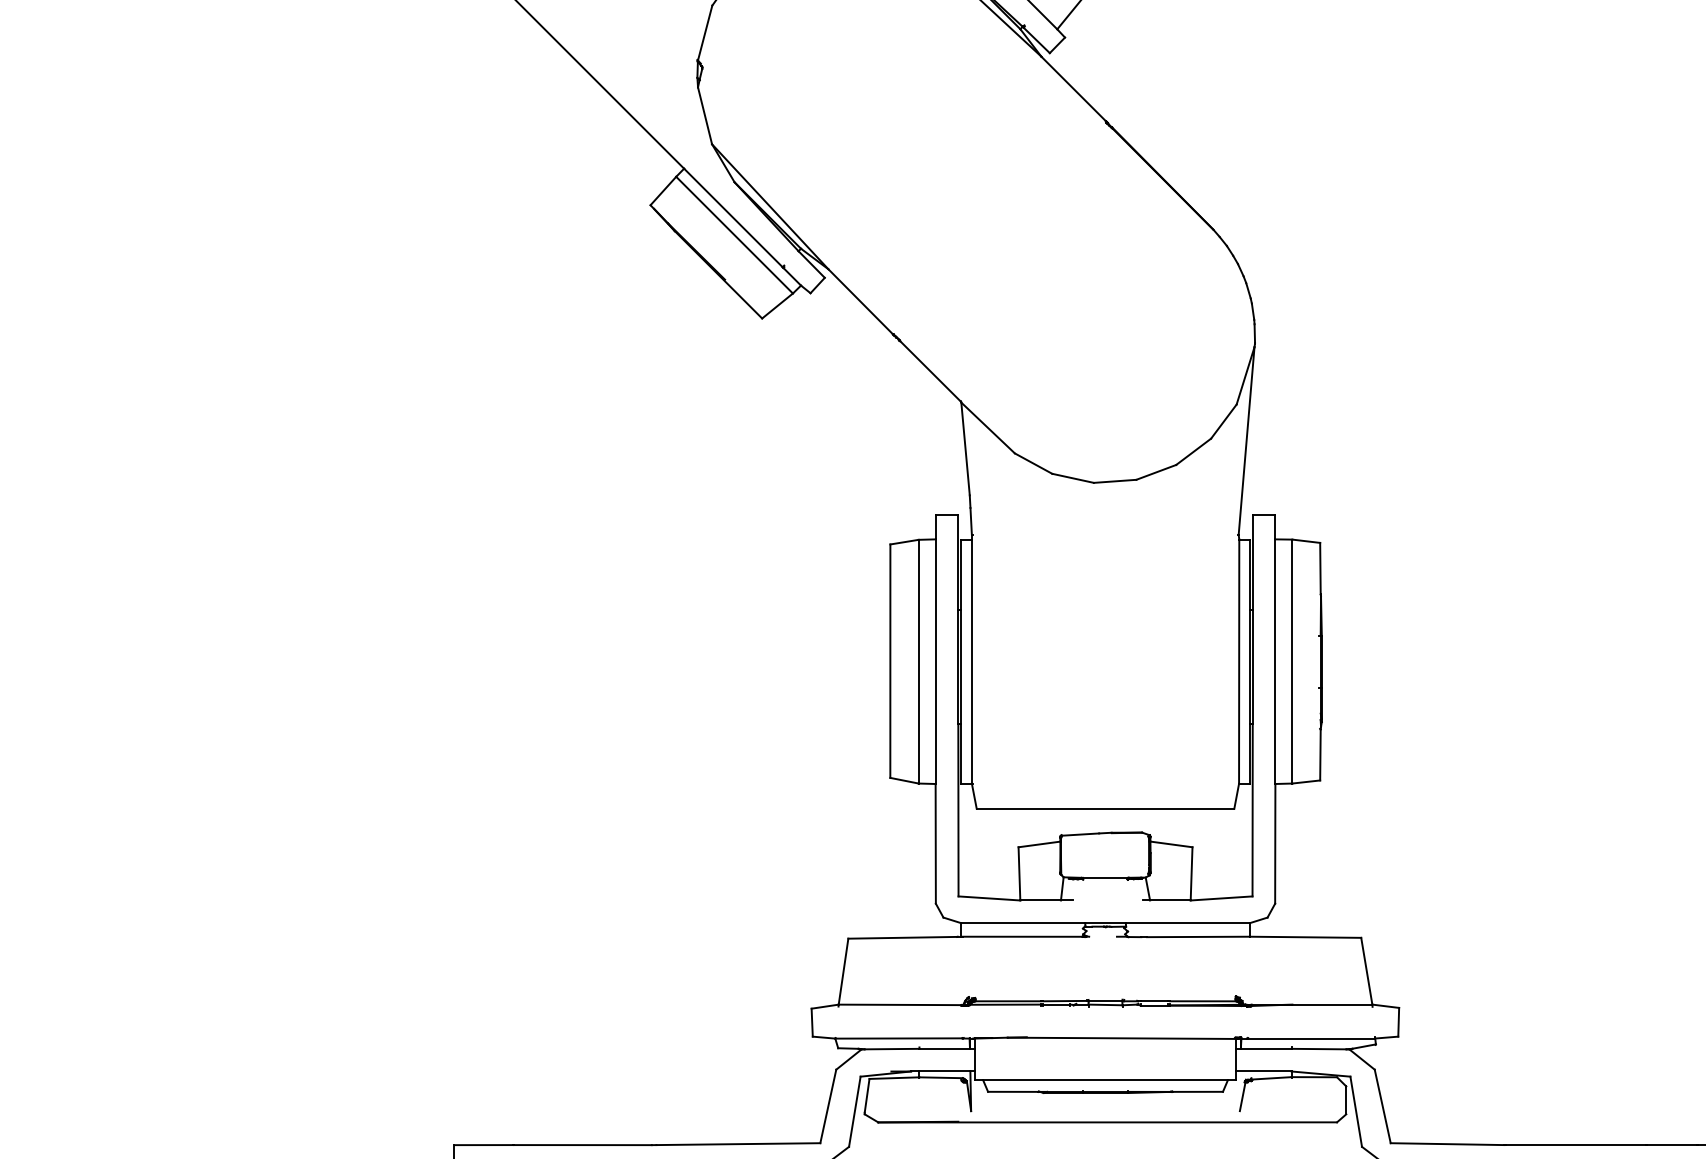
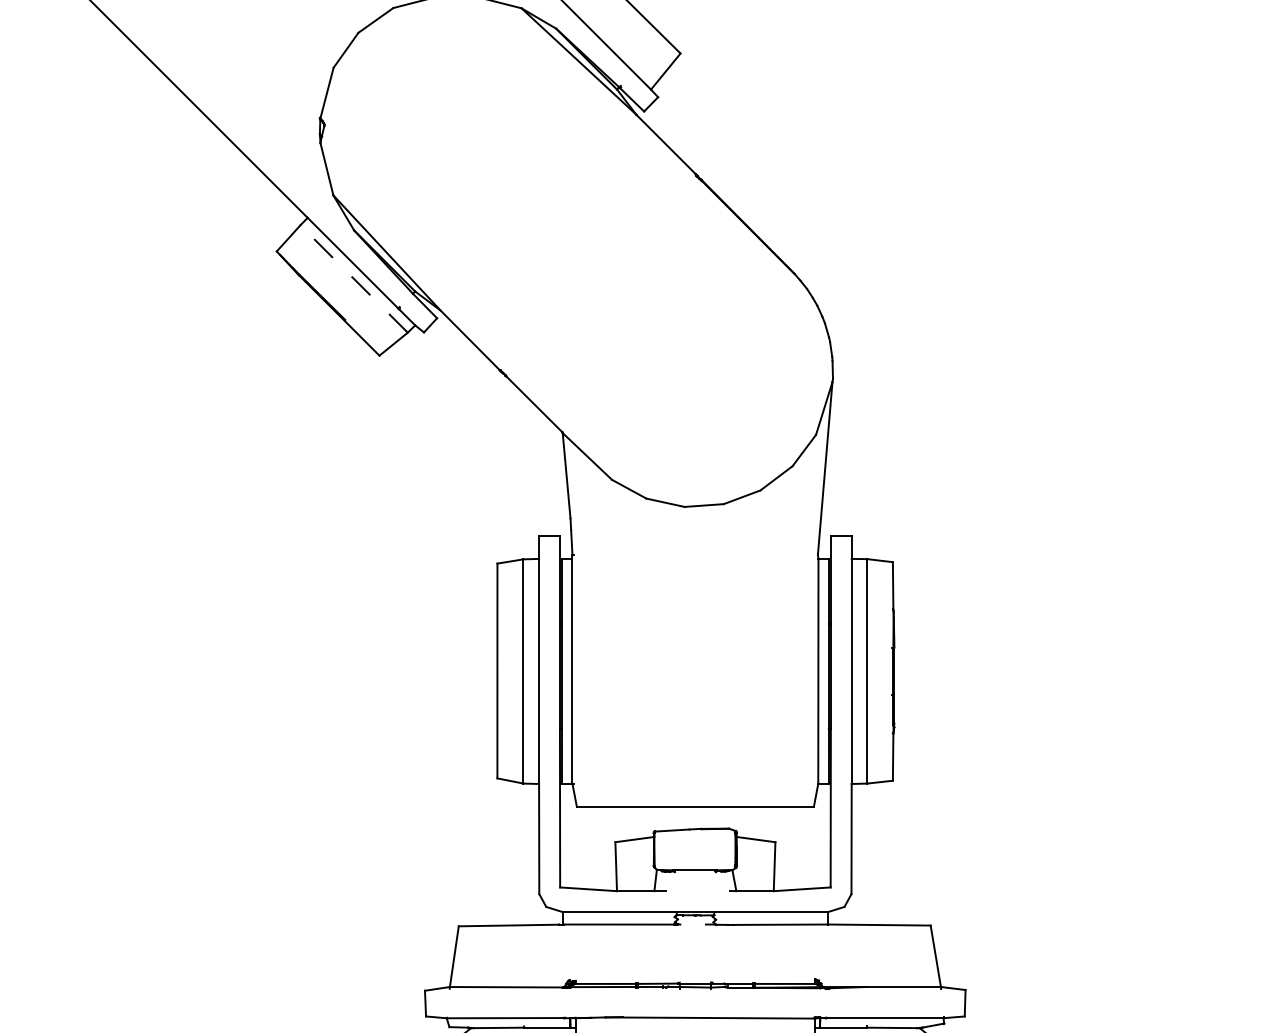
line: (734, 235) -> (354, 279), solid -> dashed

